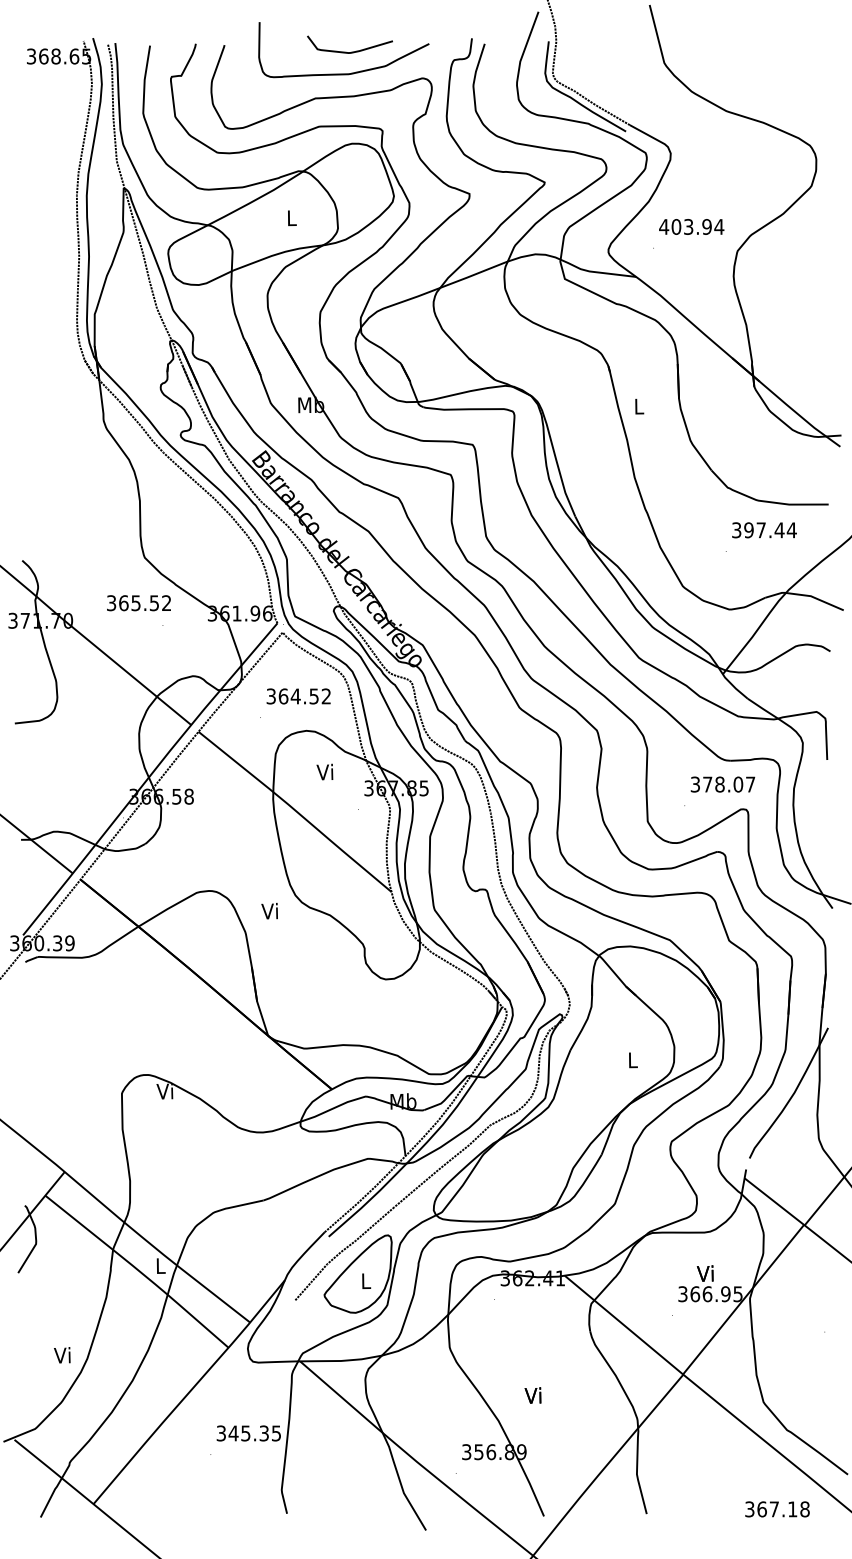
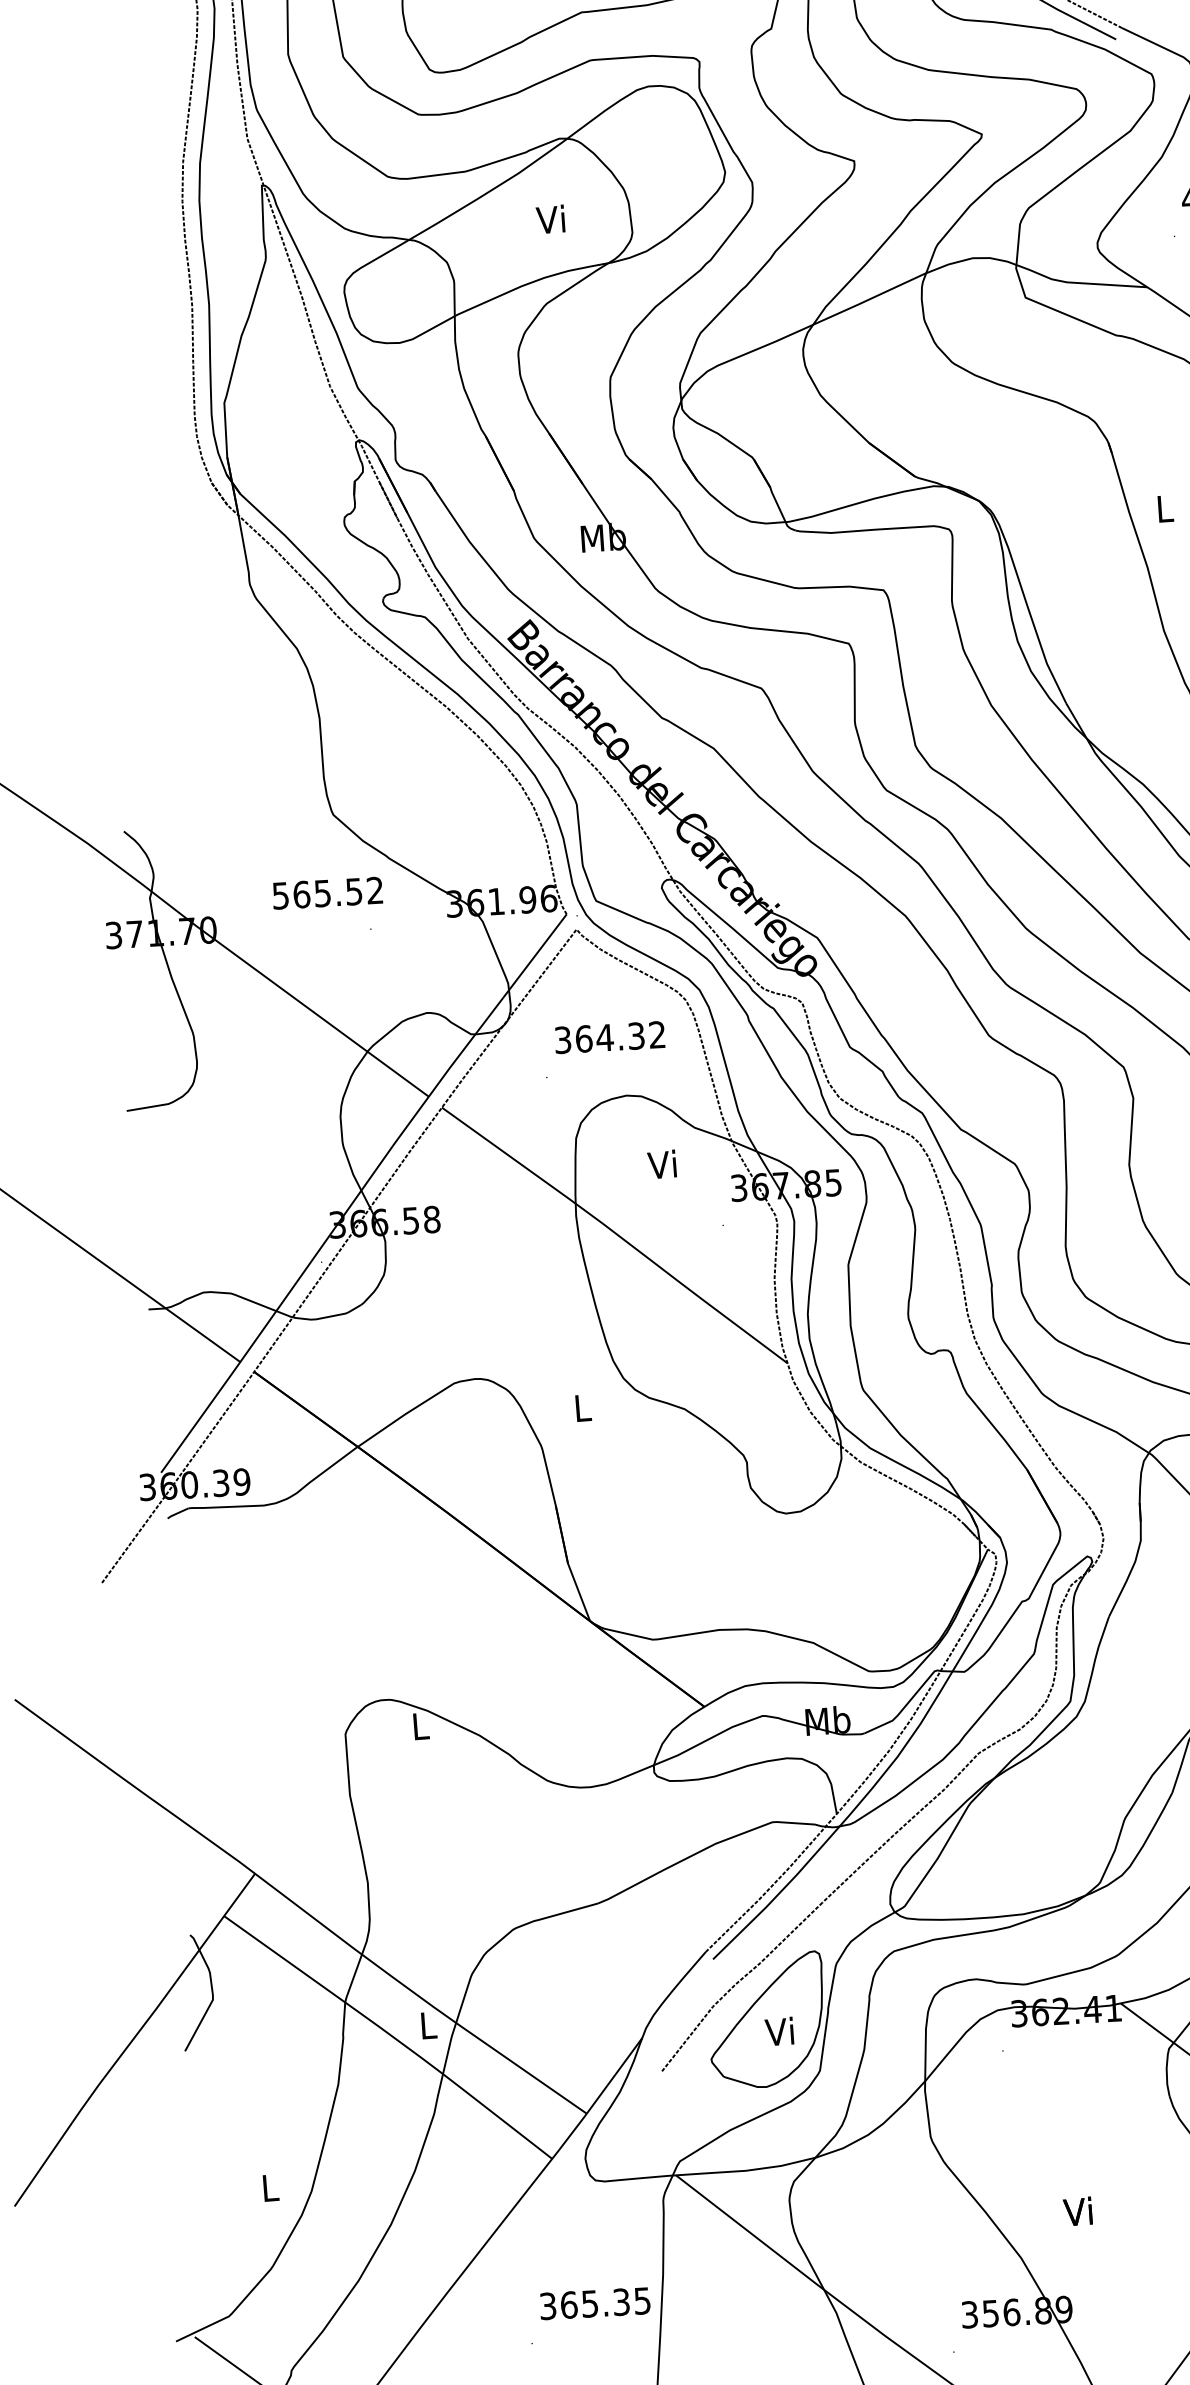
text: (290, 217) -> (550, 218), L -> Vi
text: (111, 602) -> (280, 894), 365.52 -> 565.52
text: (314, 695) -> (636, 1034), 364.52 -> 364.32
text: (269, 910) -> (580, 1406), Vi -> L
text: (164, 1091) -> (418, 1726), Vi -> L
text: (364, 1280) -> (778, 2030), L -> Vi
text: (62, 1355) -> (268, 2188), Vi -> L
text: (233, 1433) -> (568, 2305), 345.35 -> 365.35

